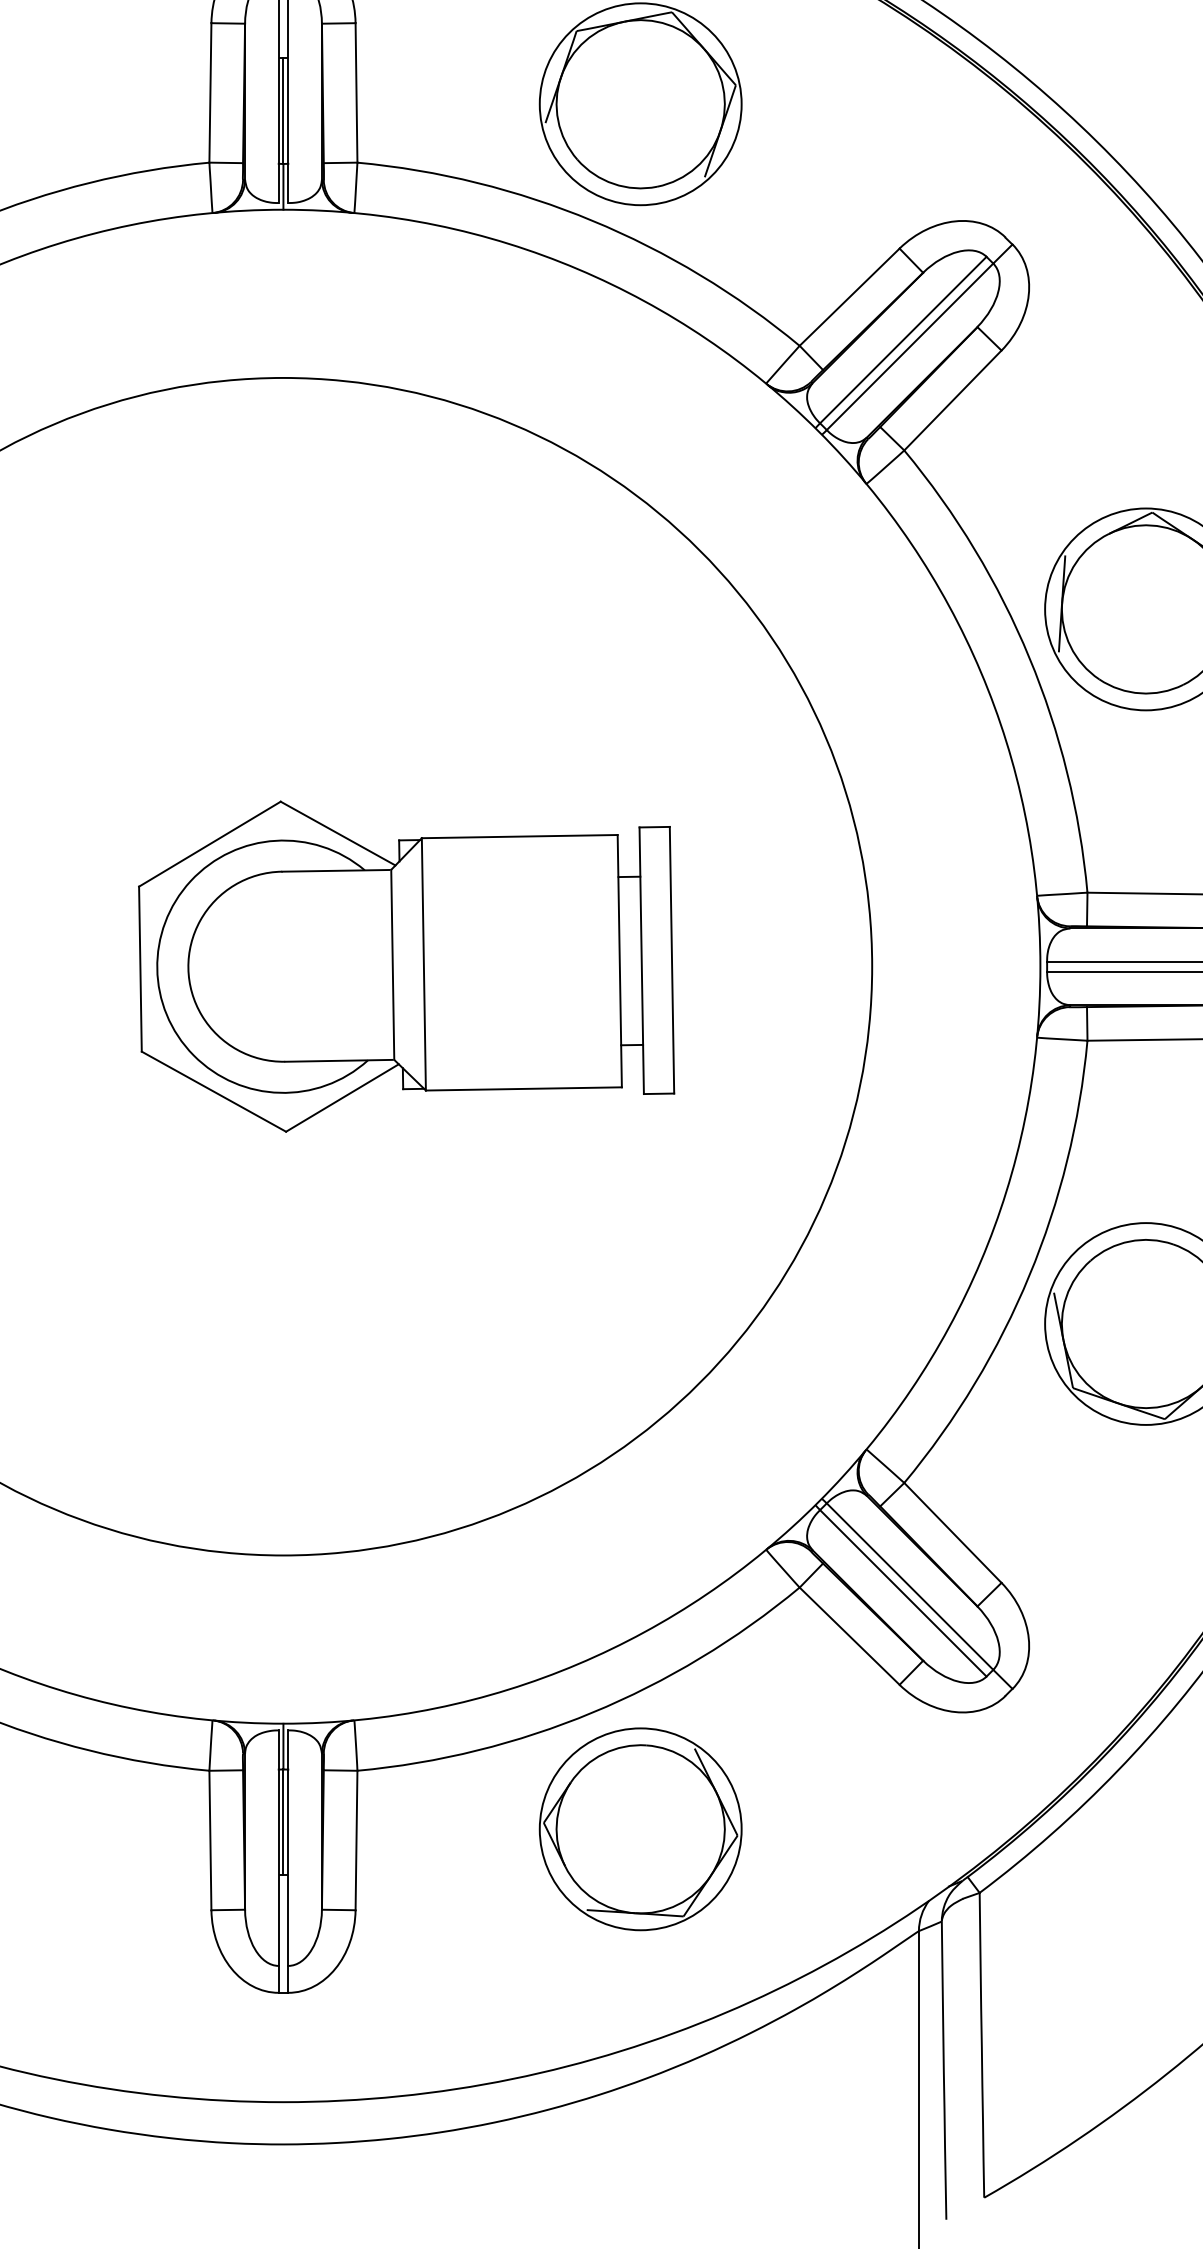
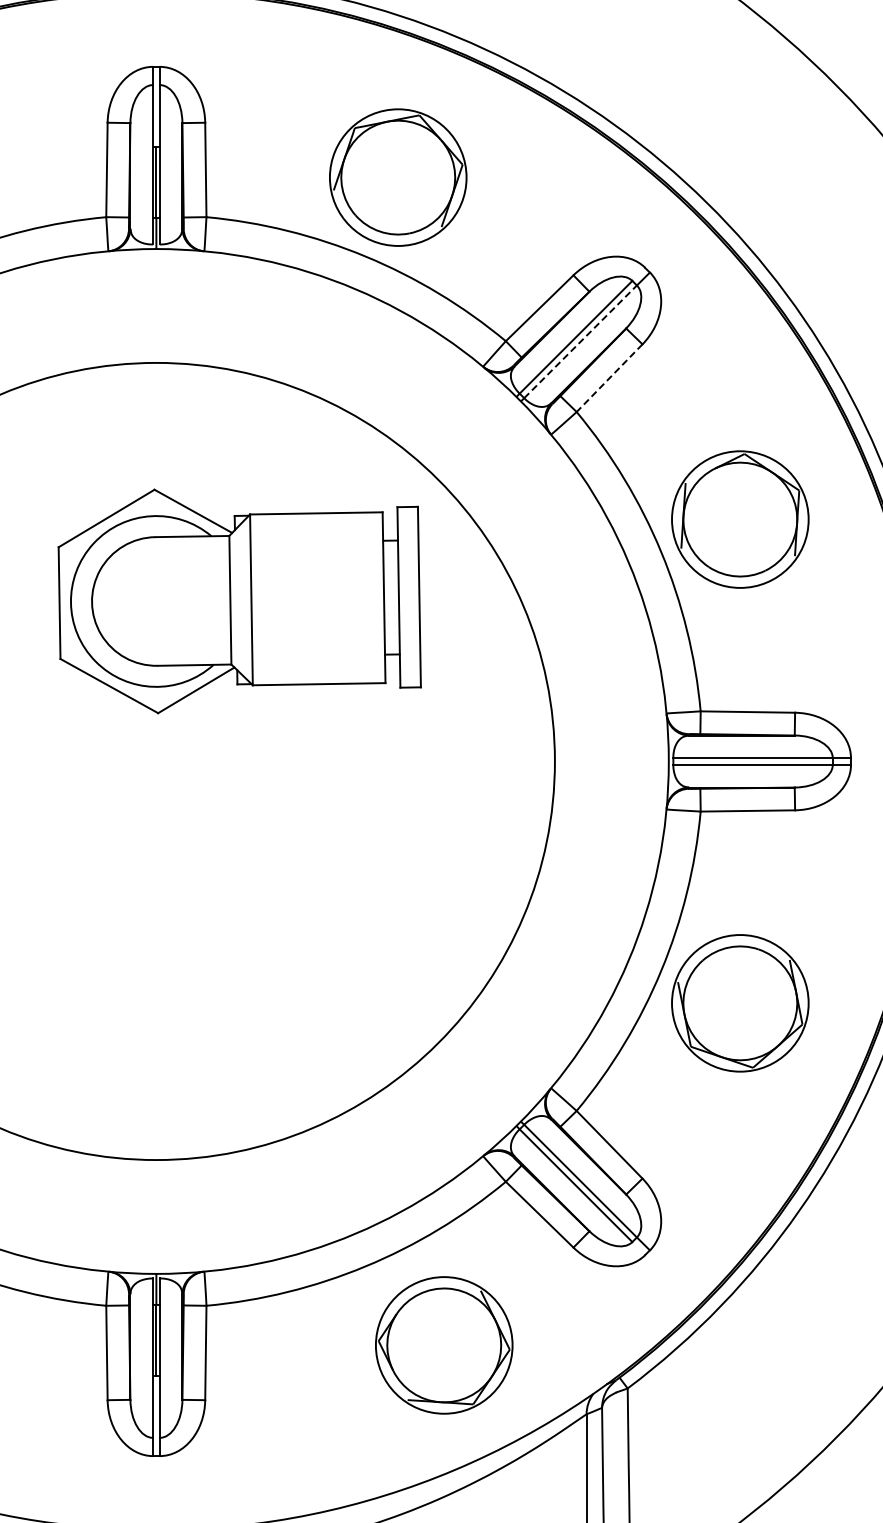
line: (909, 346) -> (580, 341), solid -> dashed
line: (952, 400) -> (609, 378), solid -> dashed
part: (406, 966) -> (239, 601), moved
part: (641, 1829) -> (444, 1345), moved

